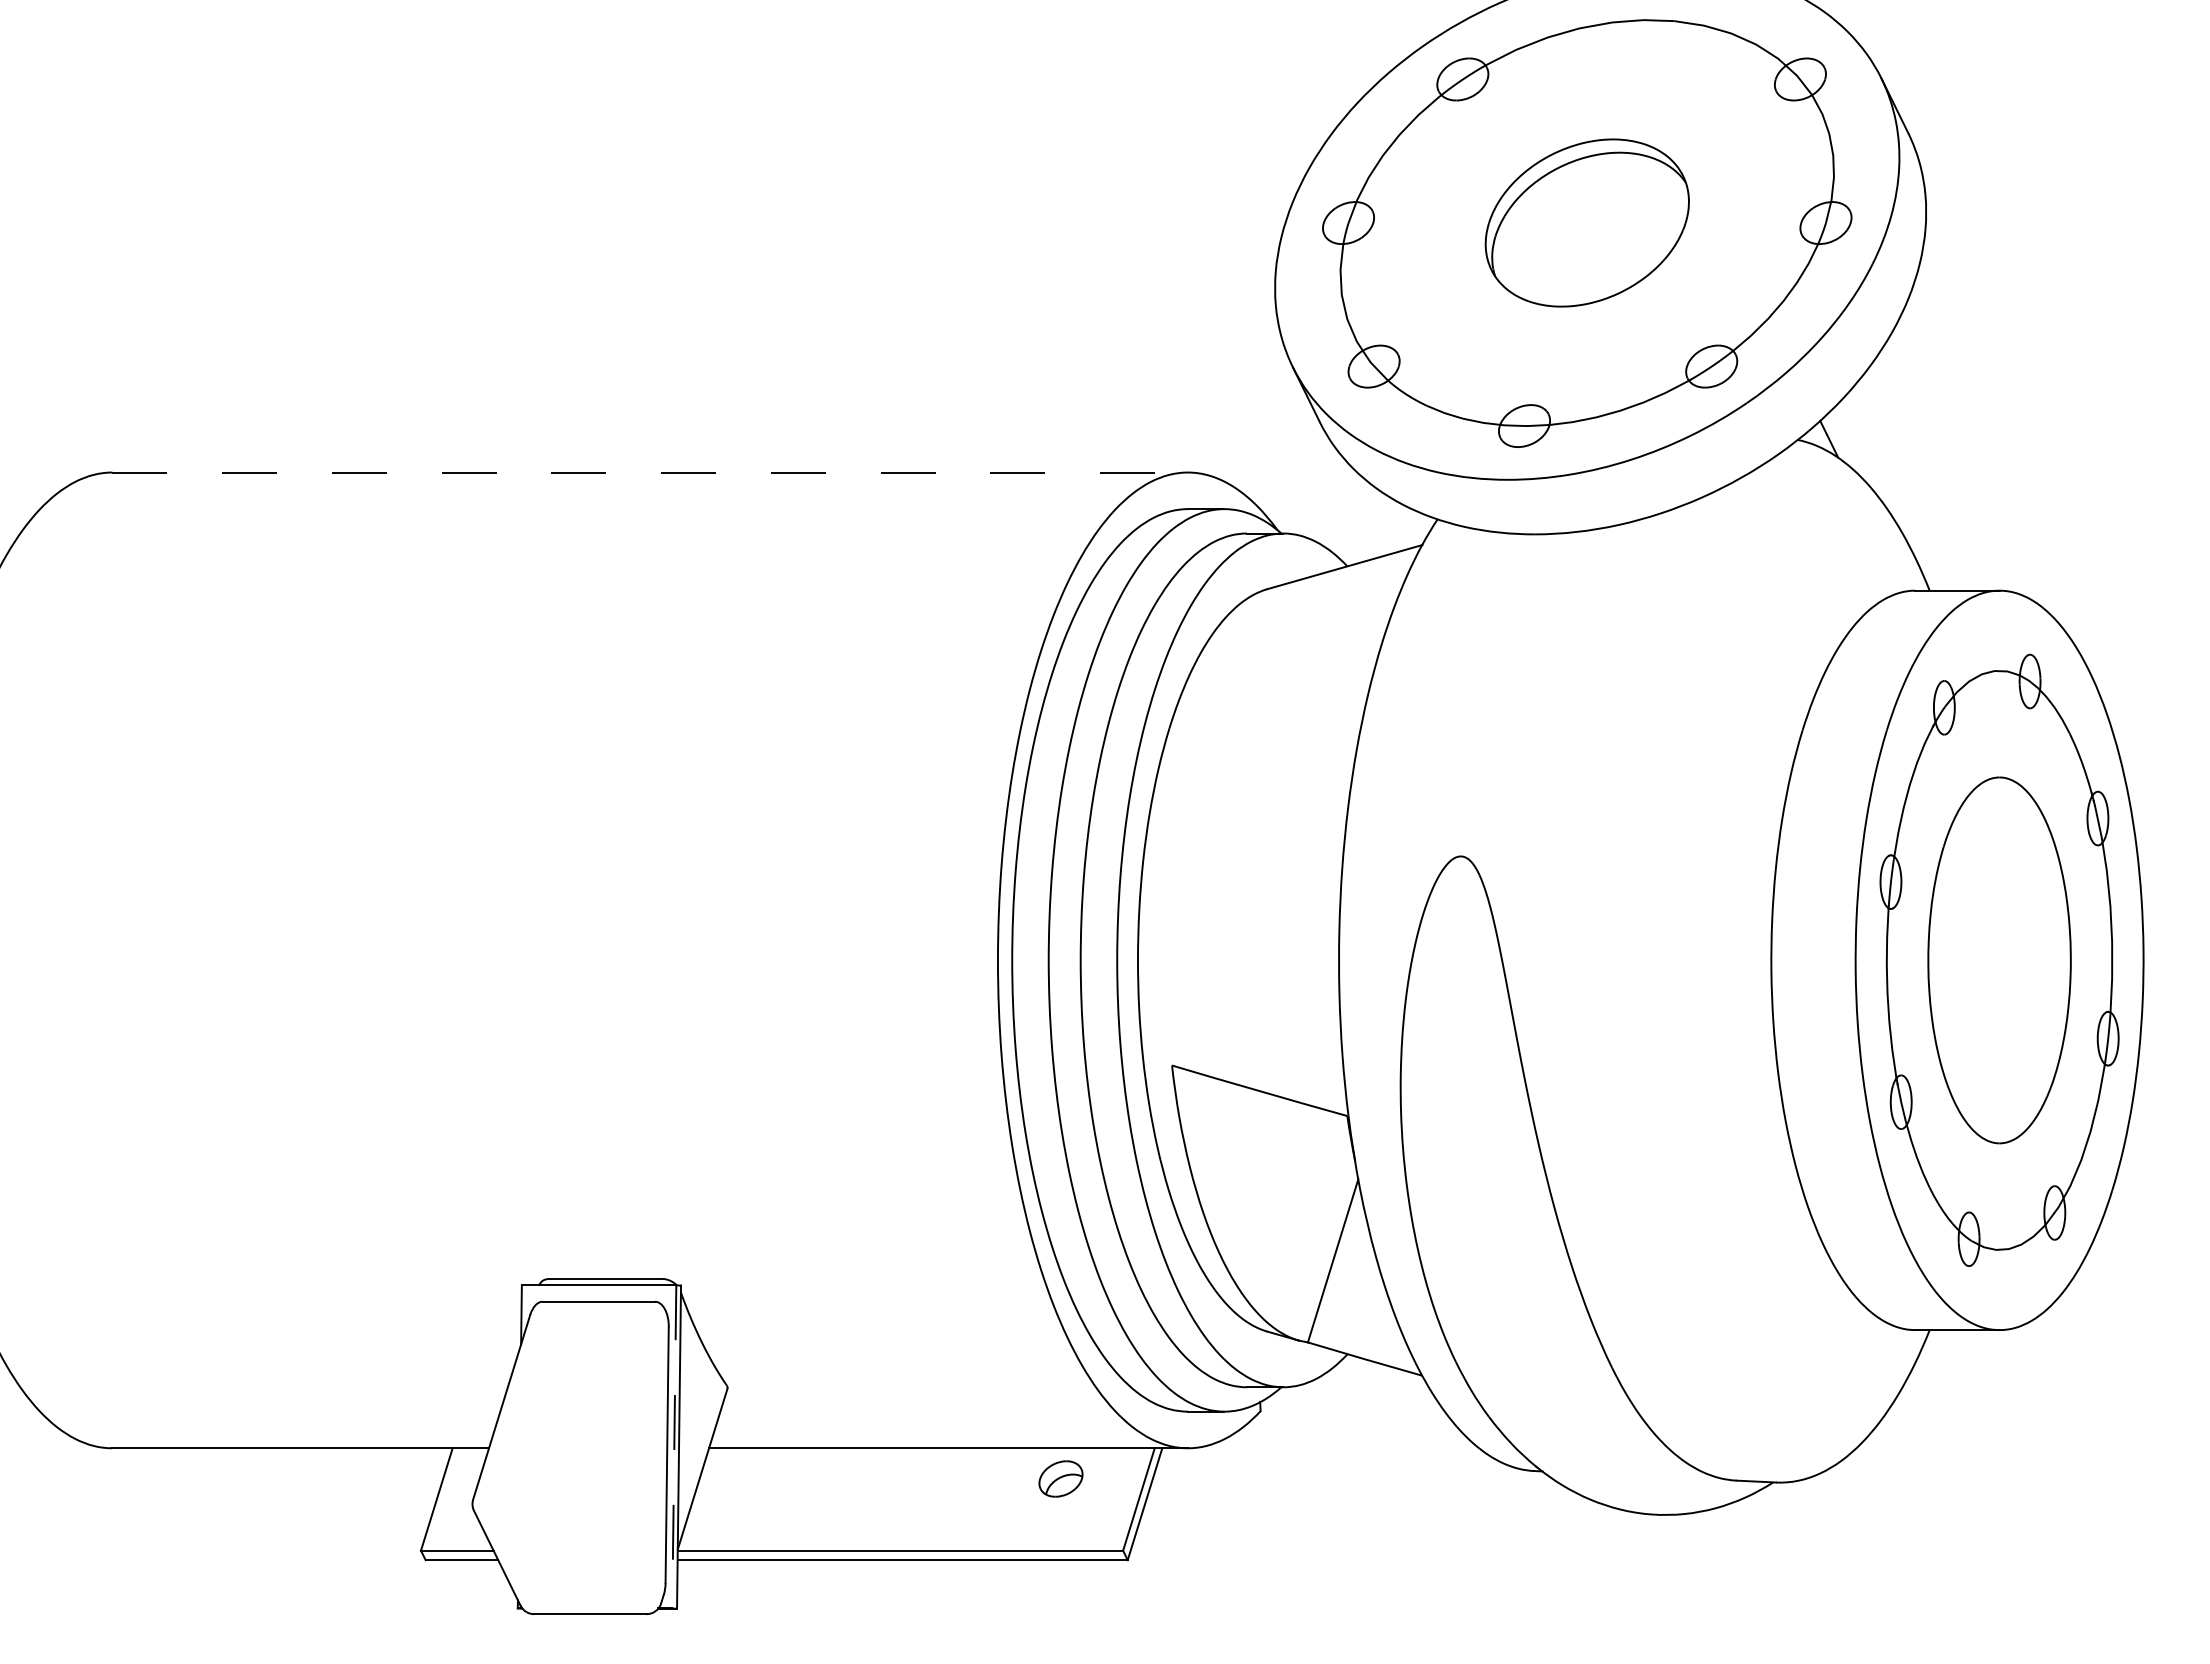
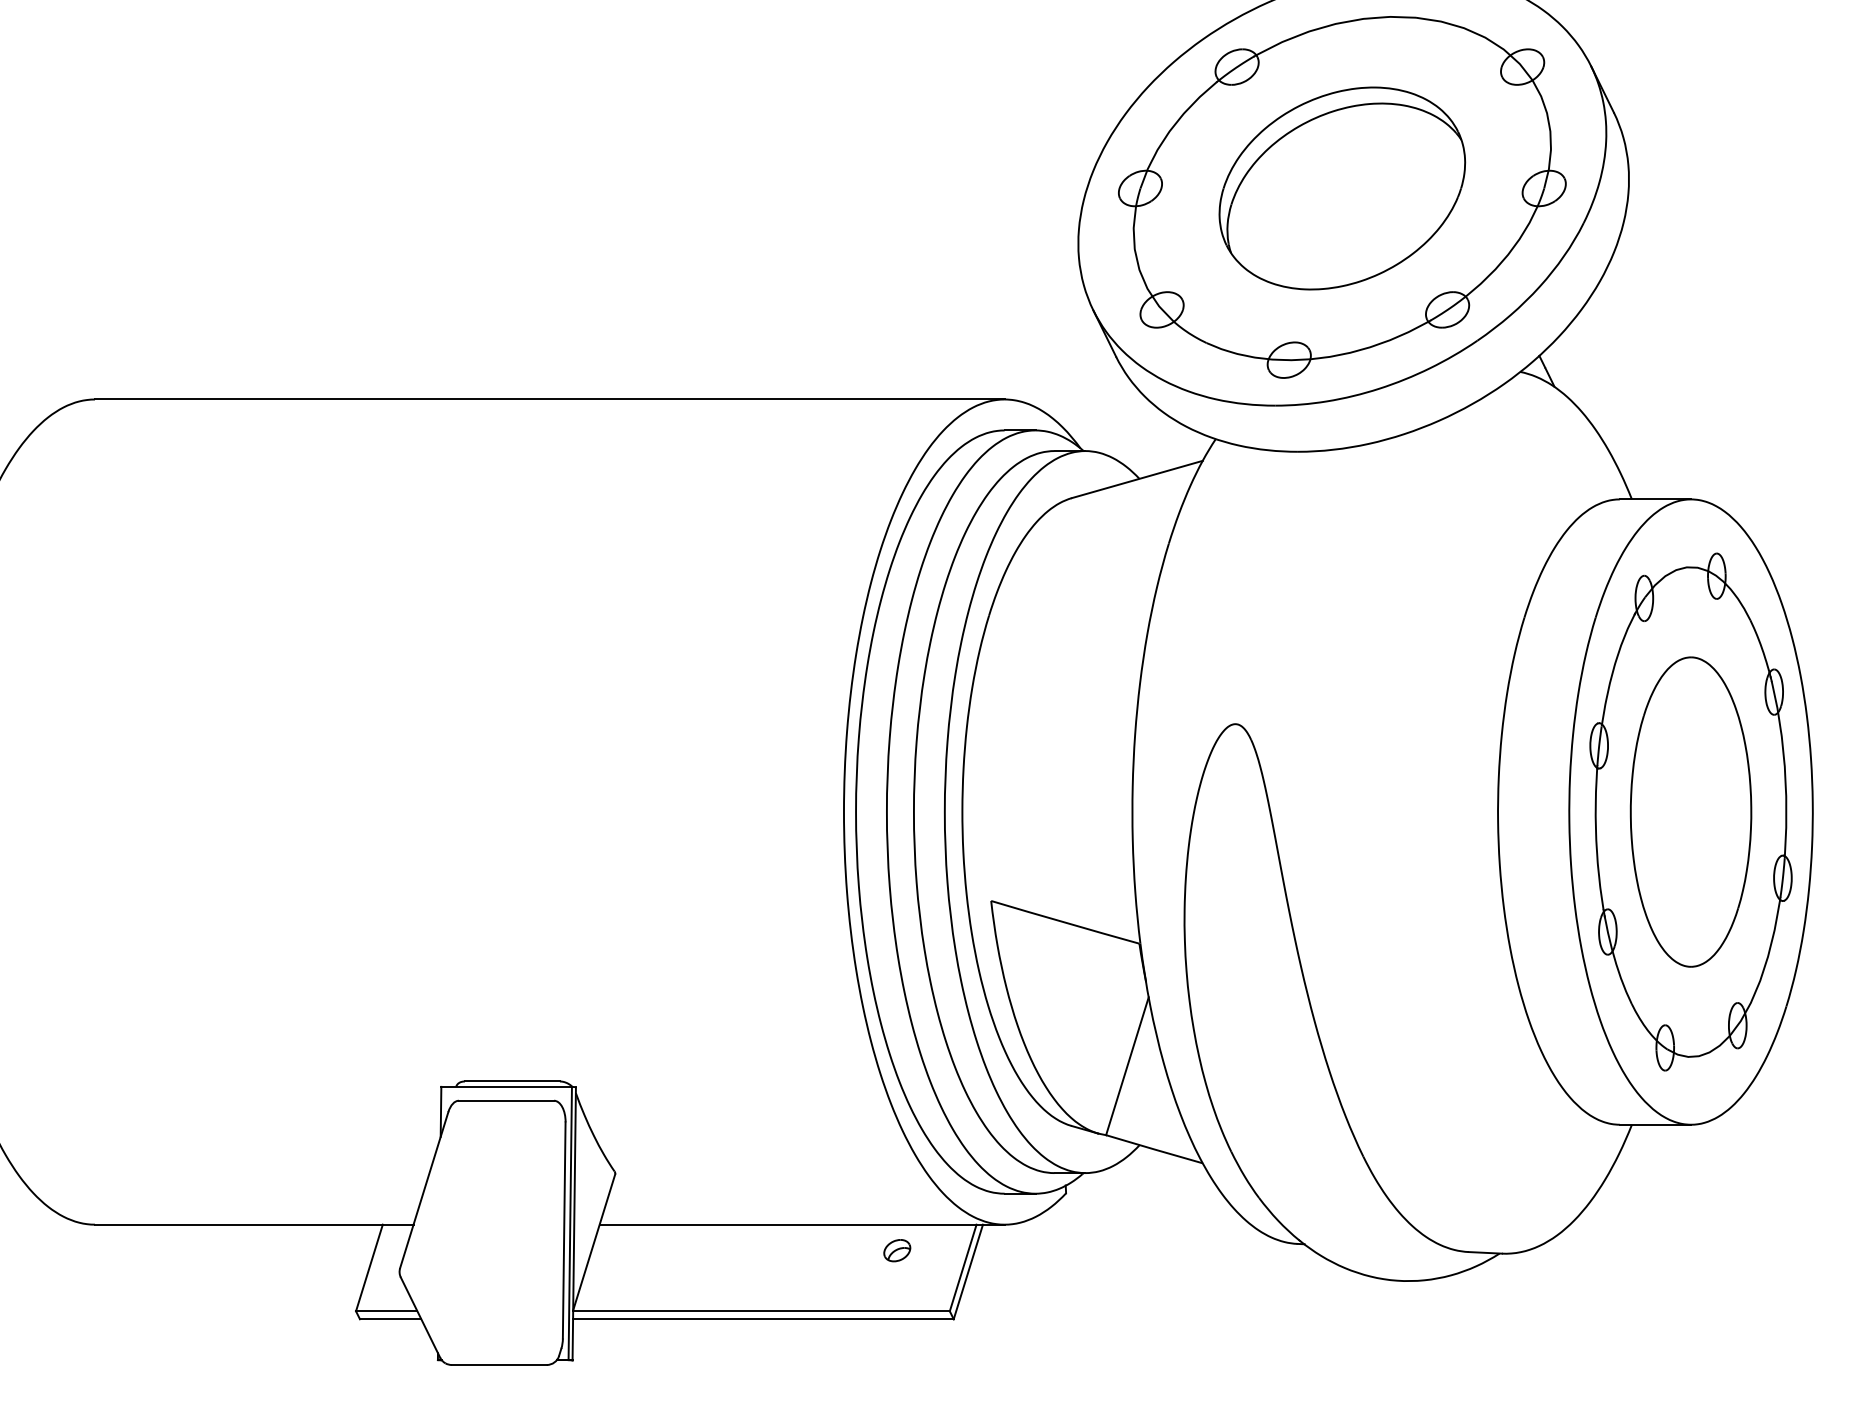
part: (1587, 222) -> (1342, 188), size x1.43
line: (650, 472) -> (550, 399), dashed -> solid
line: (674, 1446) -> (570, 1223), dashed -> solid
part: (1060, 1478) -> (896, 1250), size x0.71

